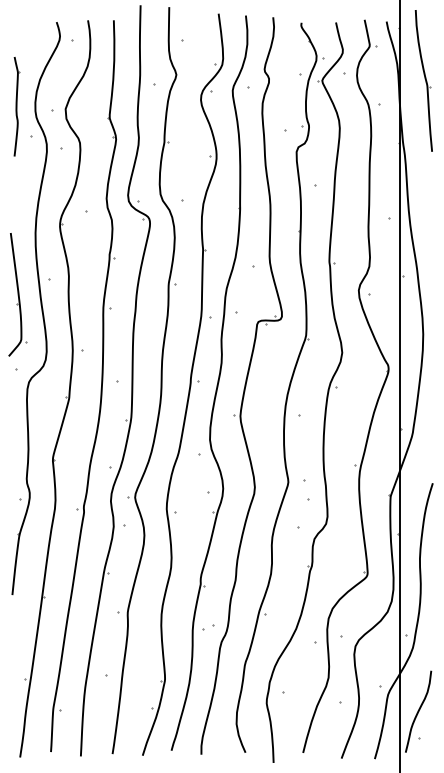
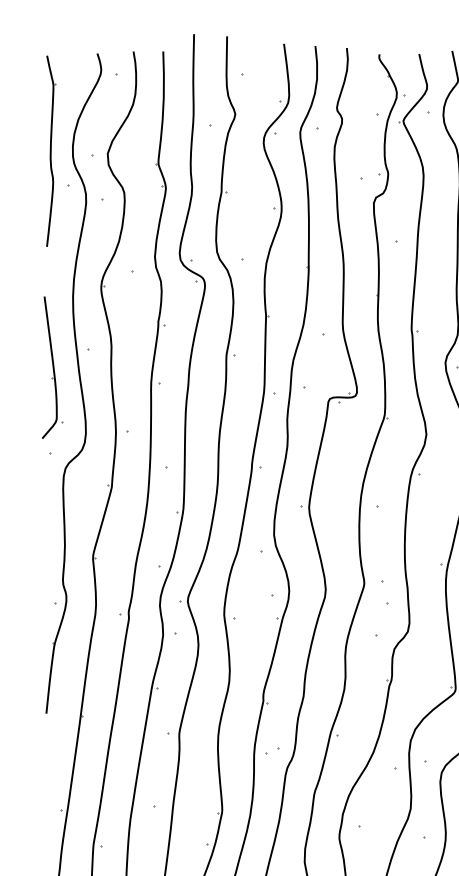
part: (16, 106) -> (51, 150), size x1.67

